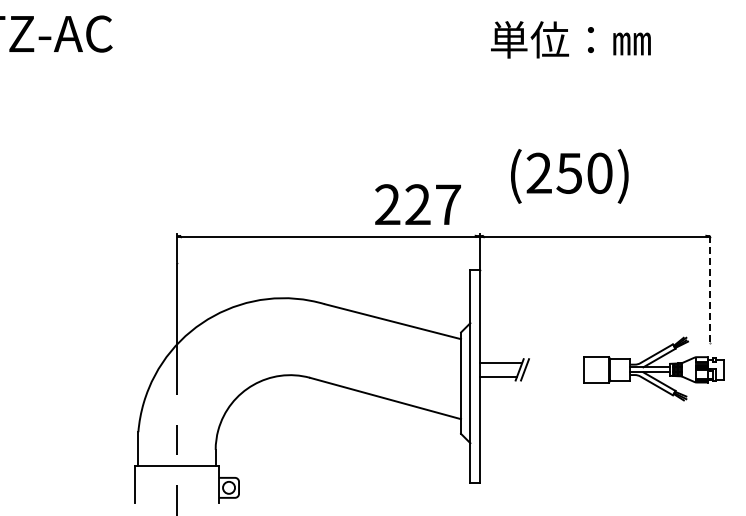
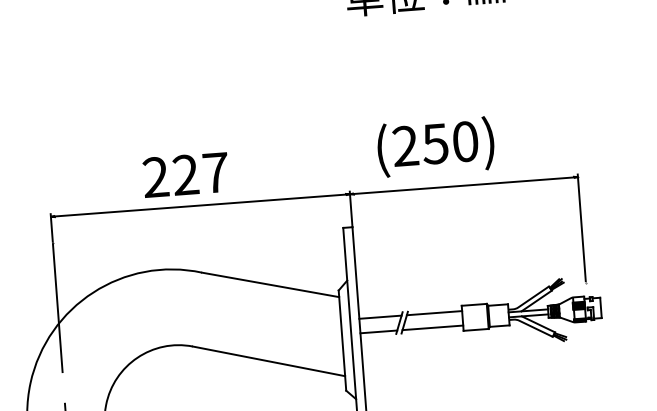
text: (569, 176) -> (435, 147), moved
text: (417, 204) -> (185, 174), moved
line: (710, 287) -> (581, 227), dashed -> solid
line: (555, 362) -> (434, 313), added
line: (552, 377) -> (432, 328), added

